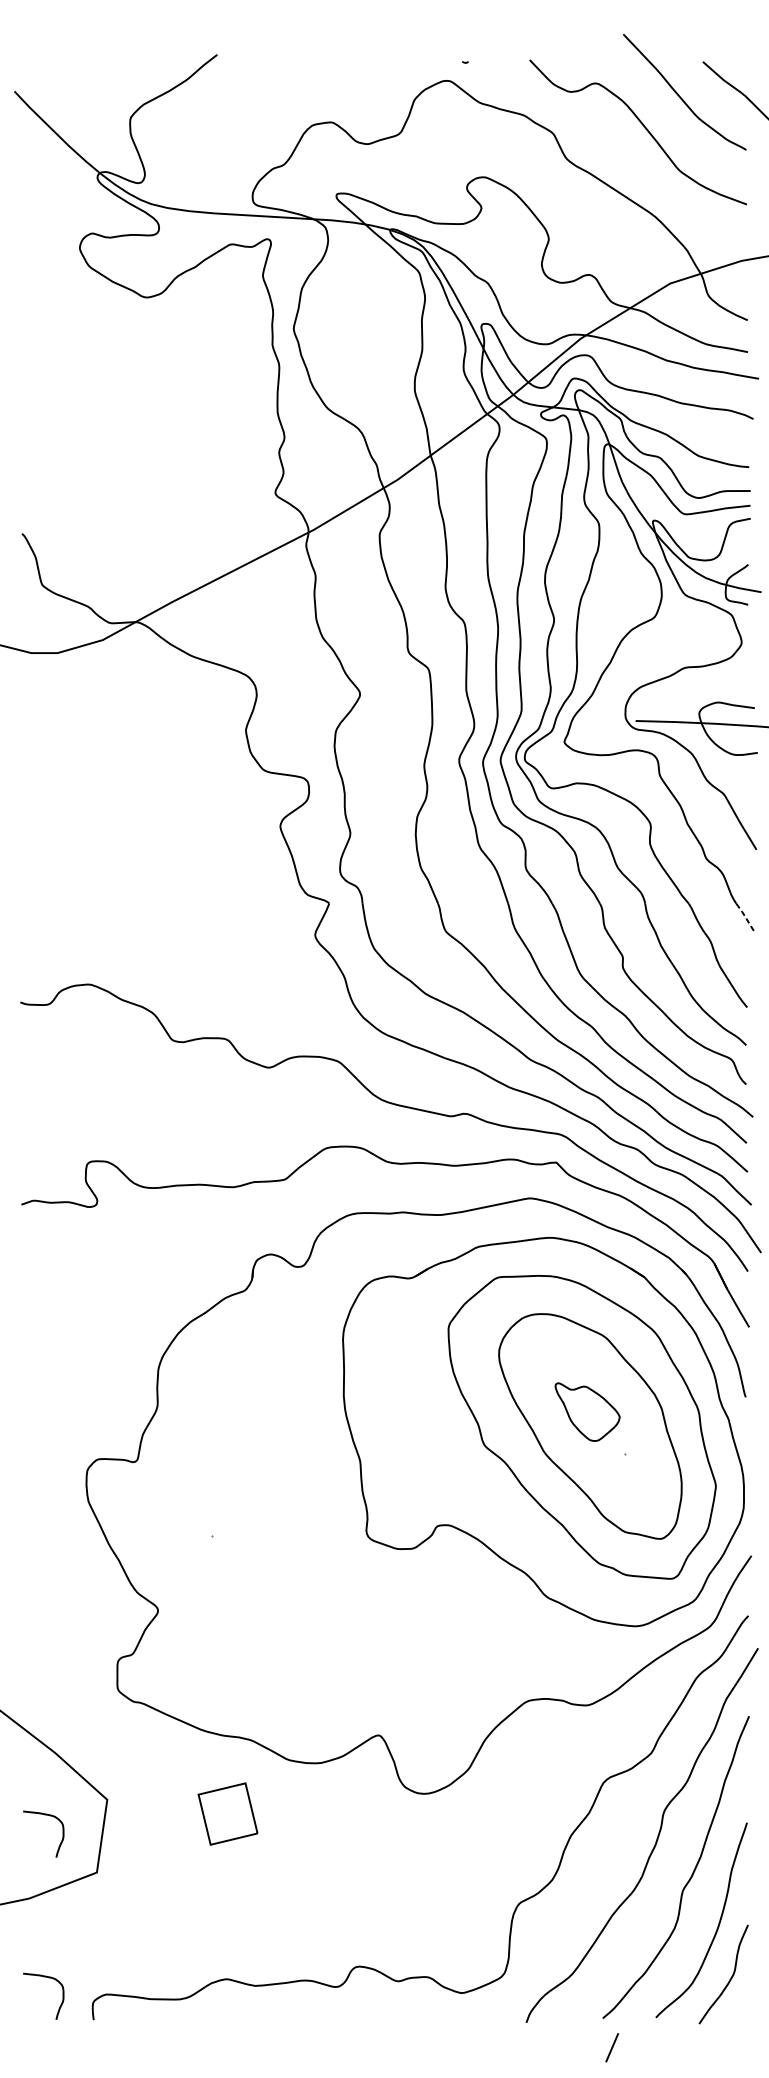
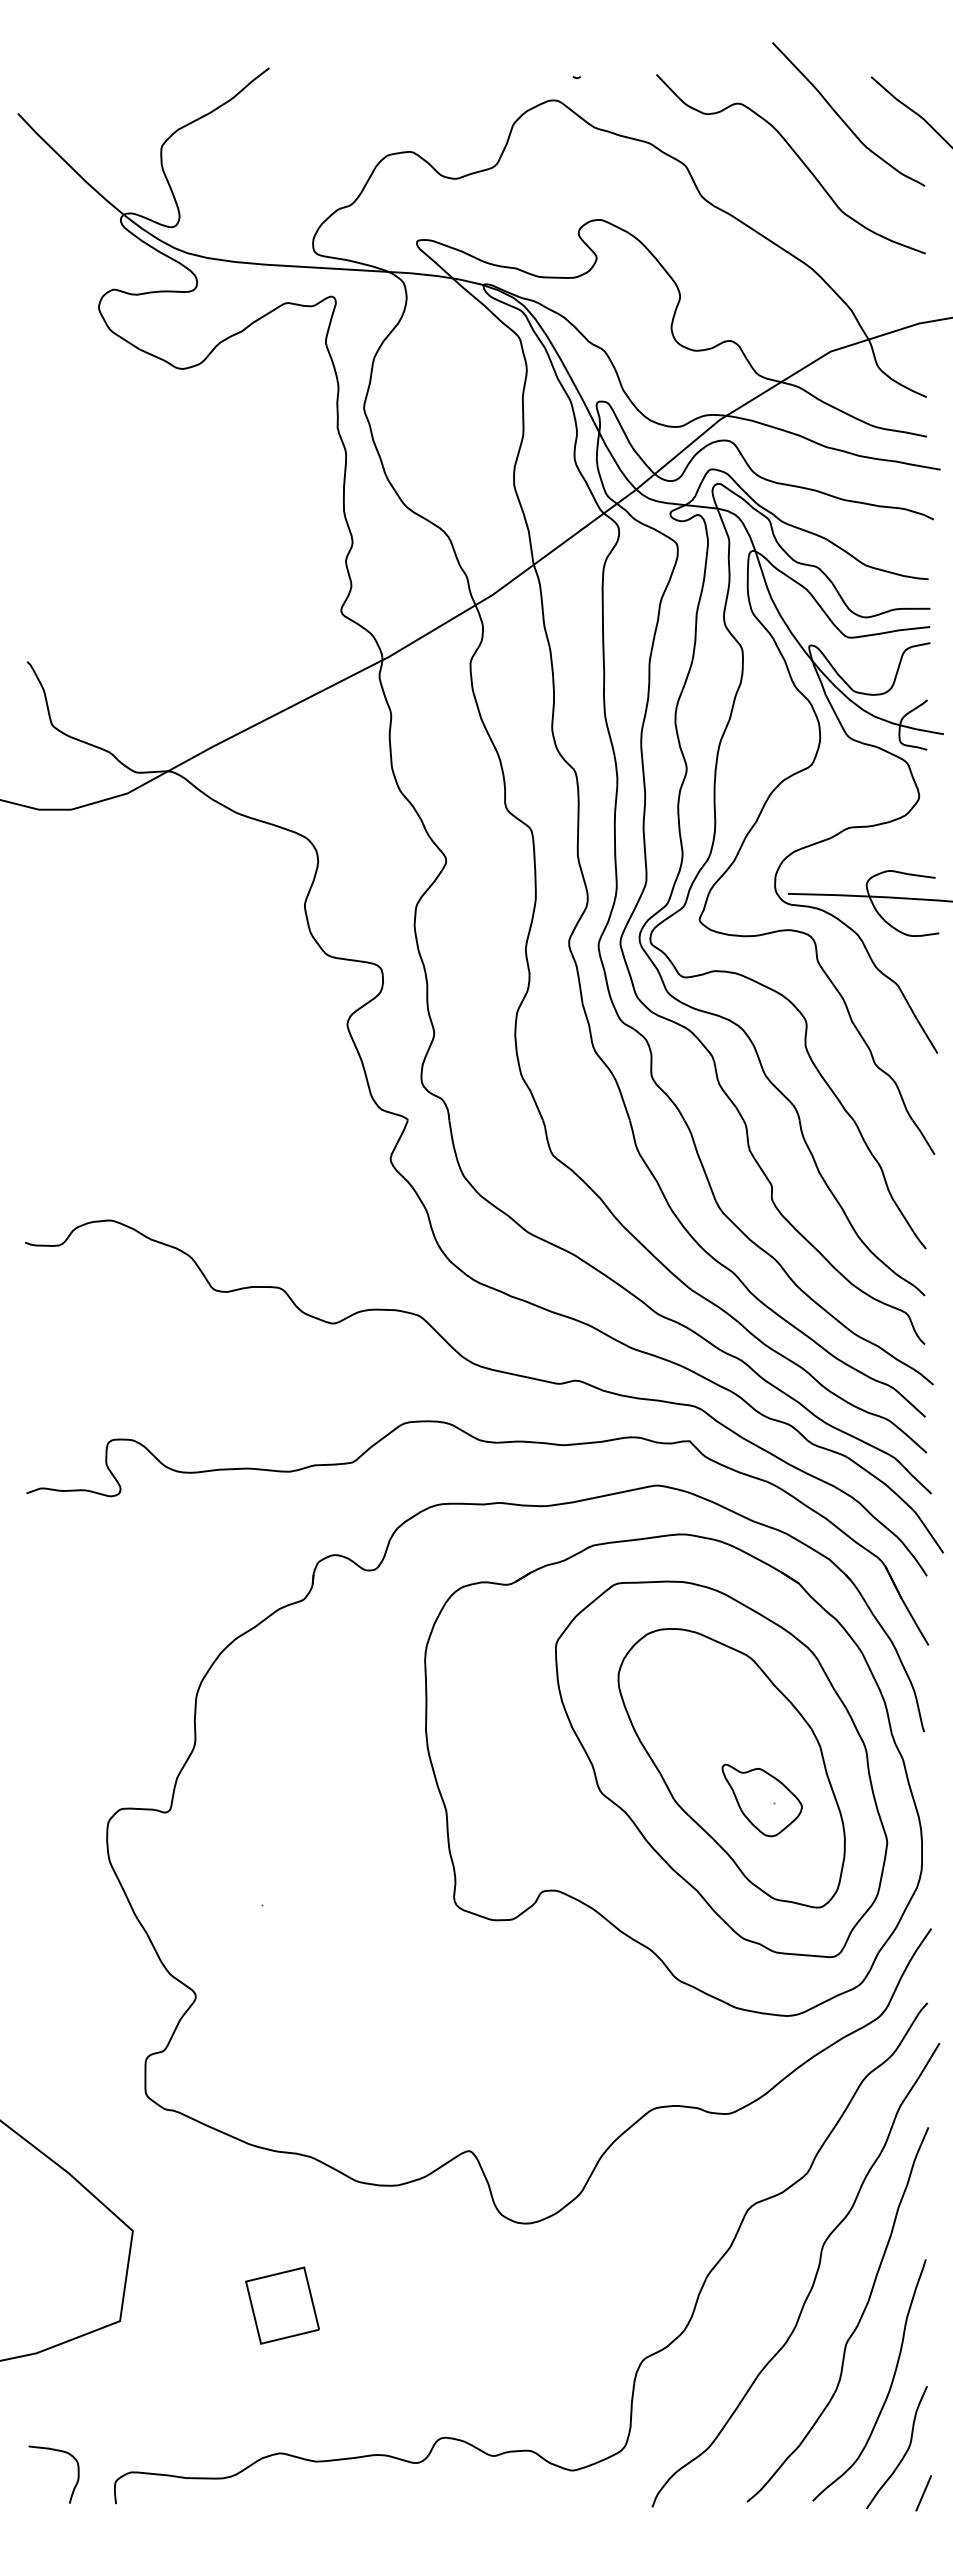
line: (745, 917) -> (923, 1137), dashed -> solid
part: (587, 1412) -> (761, 1800), moved
part: (227, 1813) -> (282, 2305), moved
curve: (46, 1815) -> (57, 2250), removed
line: (612, 2047) -> (923, 2493), moved

